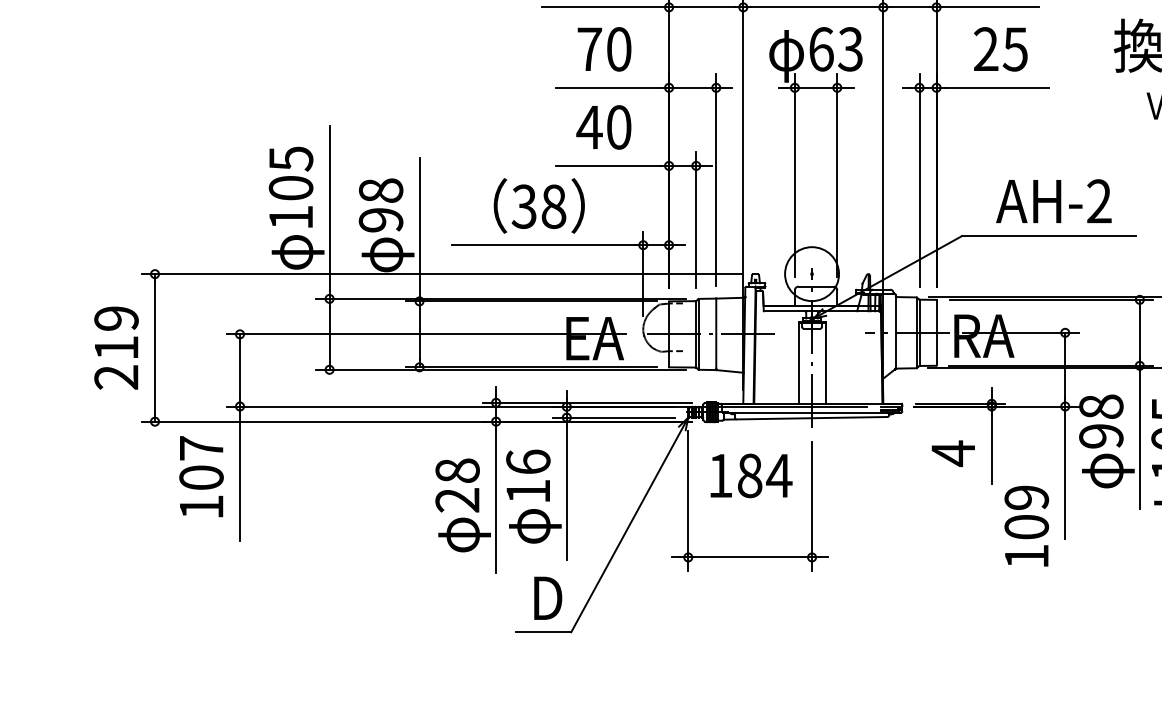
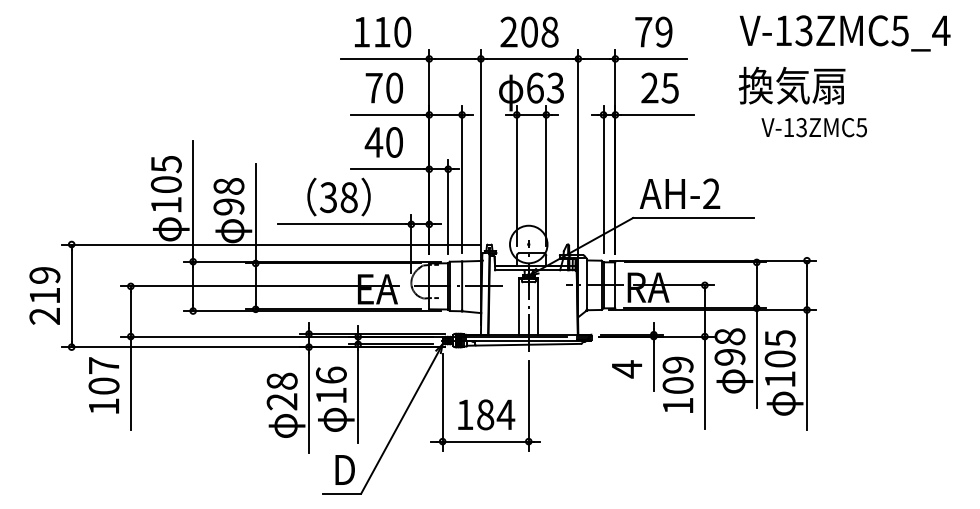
text: (1053, 200) -> (679, 193), moved
text: (751, 475) -> (486, 414), moved
text: (1025, 525) -> (677, 384), moved

